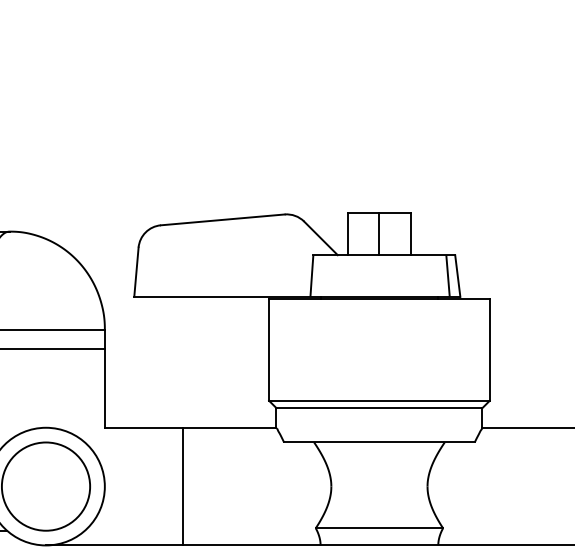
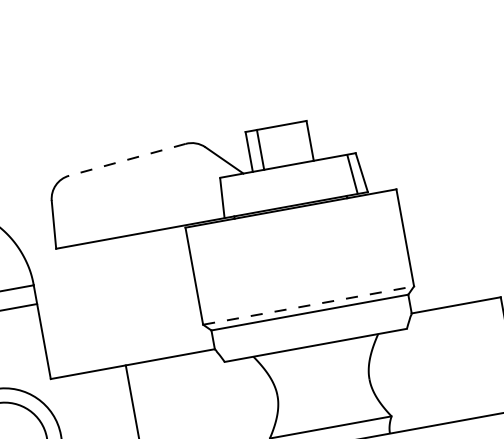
line: (222, 219) -> (127, 159), solid -> dashed
line: (379, 234) -> (260, 150), moved
line: (379, 400) -> (308, 305), solid -> dashed

